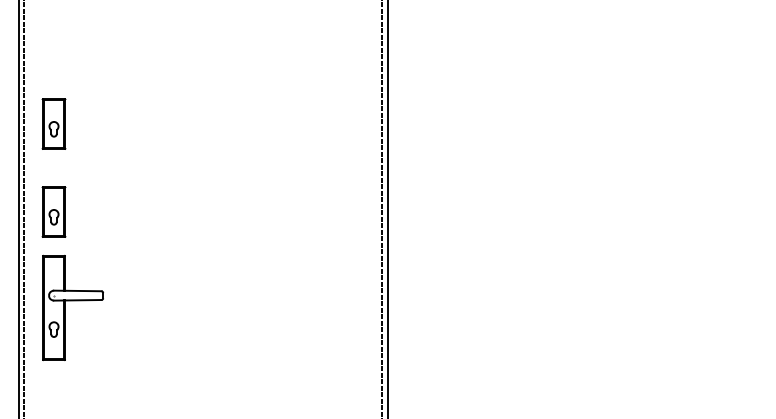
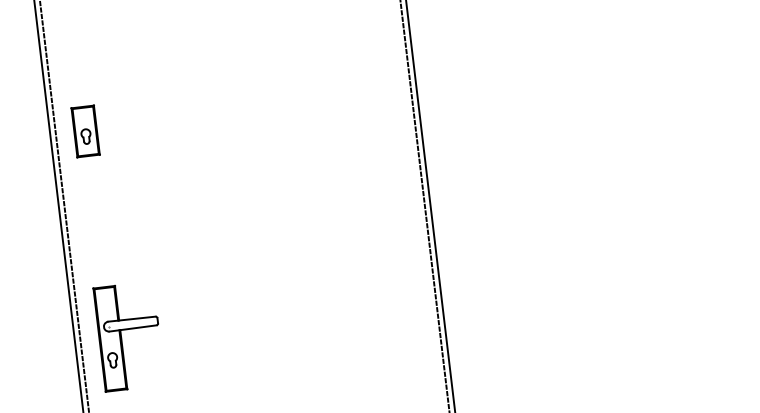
part: (53, 211) -> (95, 218), removed
part: (72, 307) -> (128, 336), moved

